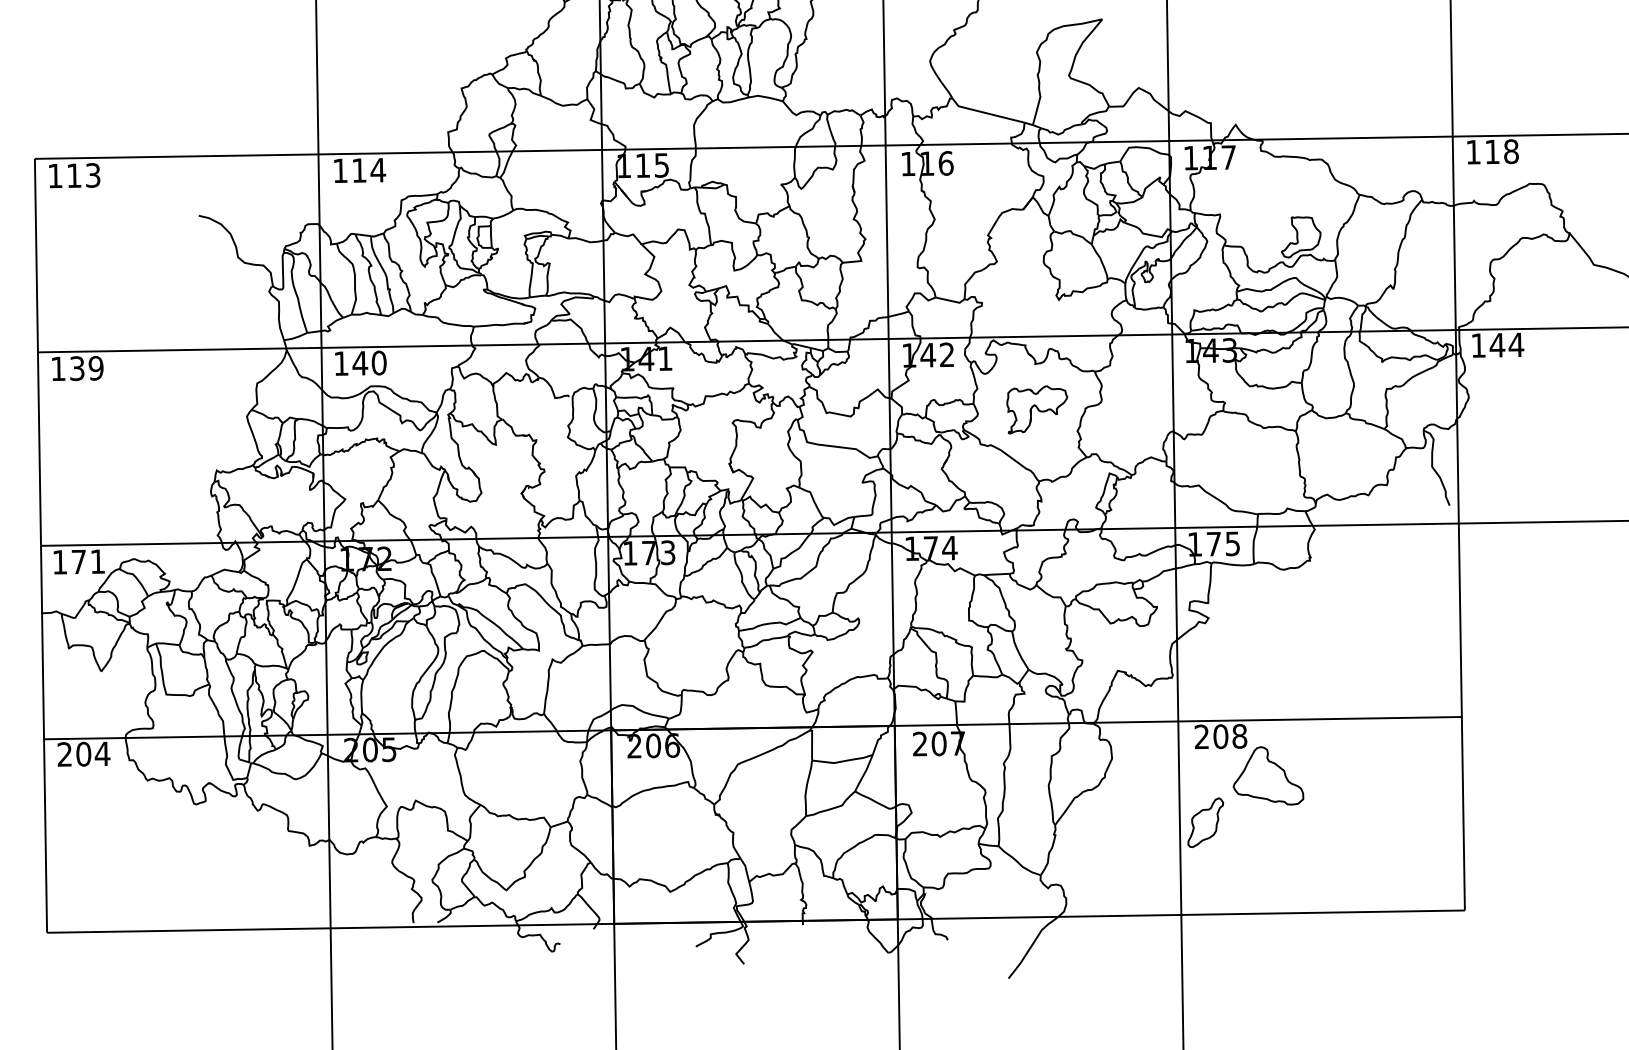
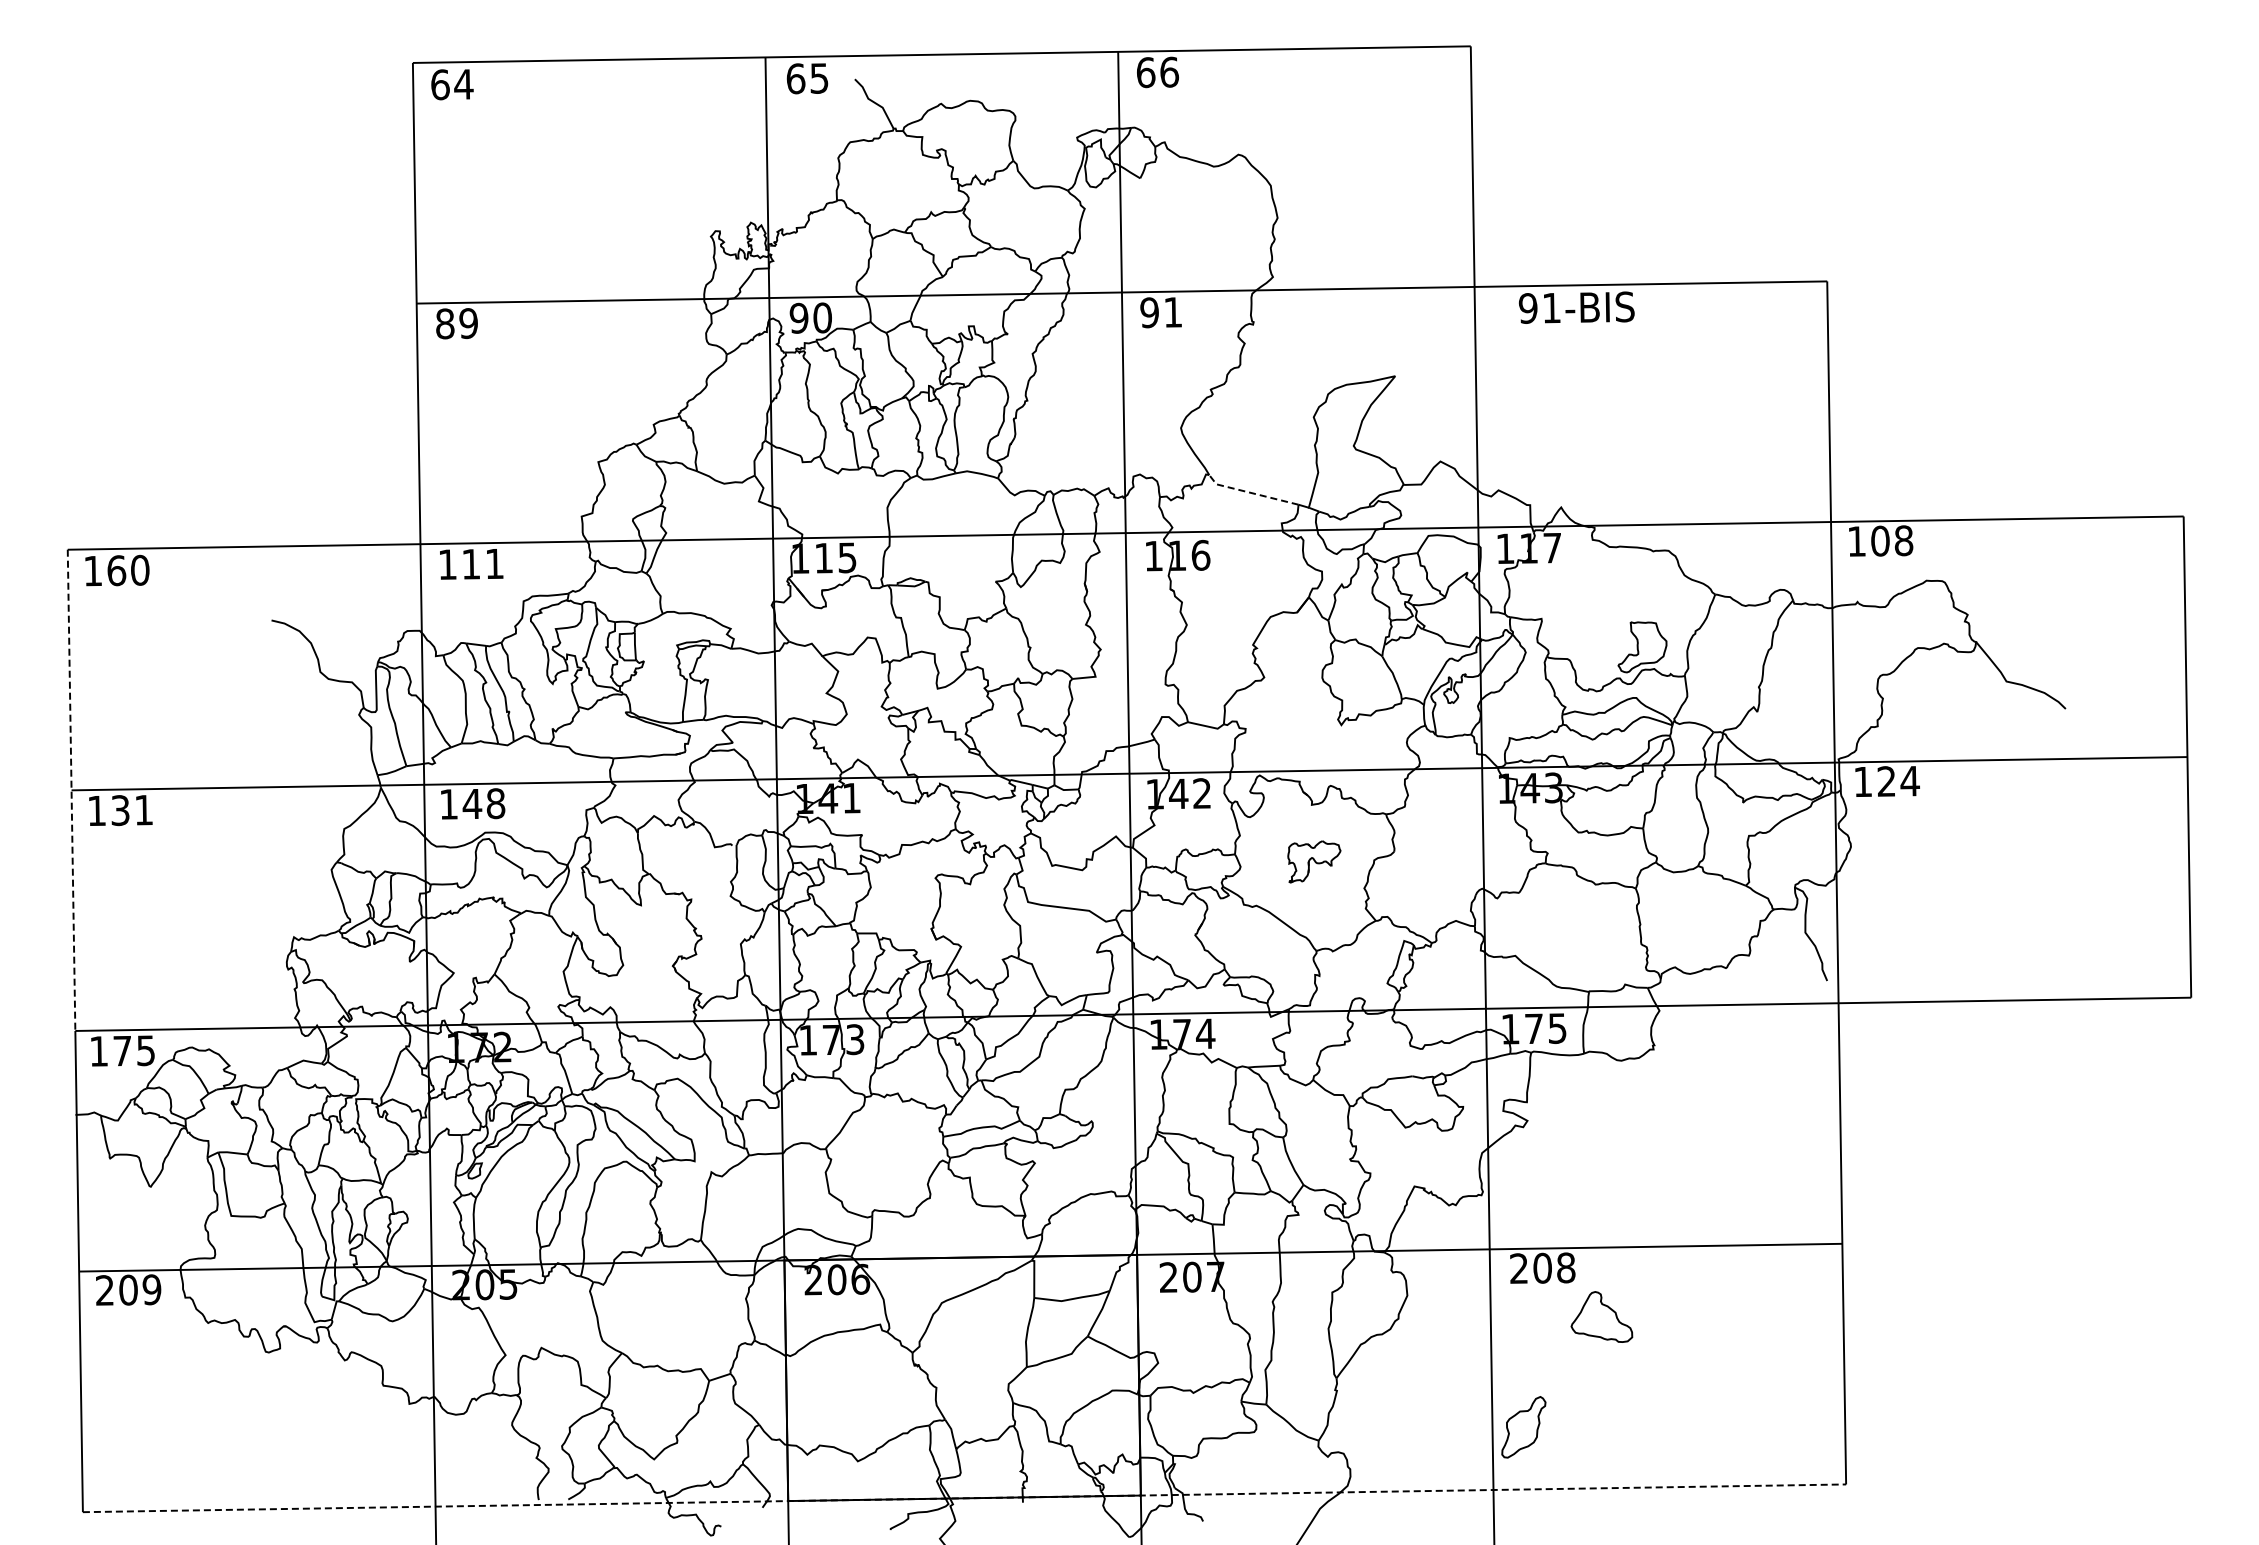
line: (986, 112) -> (1251, 492), solid -> dashed
text: (1492, 151) -> (1880, 540), 118 -> 108
text: (378, 169) -> (494, 563), 114 -> 111
text: (83, 175) -> (128, 570), 113 -> 160
text: (1497, 345) -> (1886, 781), 144 -> 124
line: (37, 352) -> (71, 790), solid -> dashed
text: (378, 362) -> (495, 803), 140 -> 148
text: (95, 367) -> (143, 809), 139 -> 131
part: (1037, 409) -> (1314, 861), size x0.7
text: (97, 561) -> (145, 1050), 171 -> 175
text: (102, 753) -> (151, 1289), 204 -> 209
part: (1268, 775) -> (1601, 1316), size x0.7
part: (1205, 822) -> (1523, 1427), moved
line: (755, 921) -> (964, 1498), solid -> dashed

